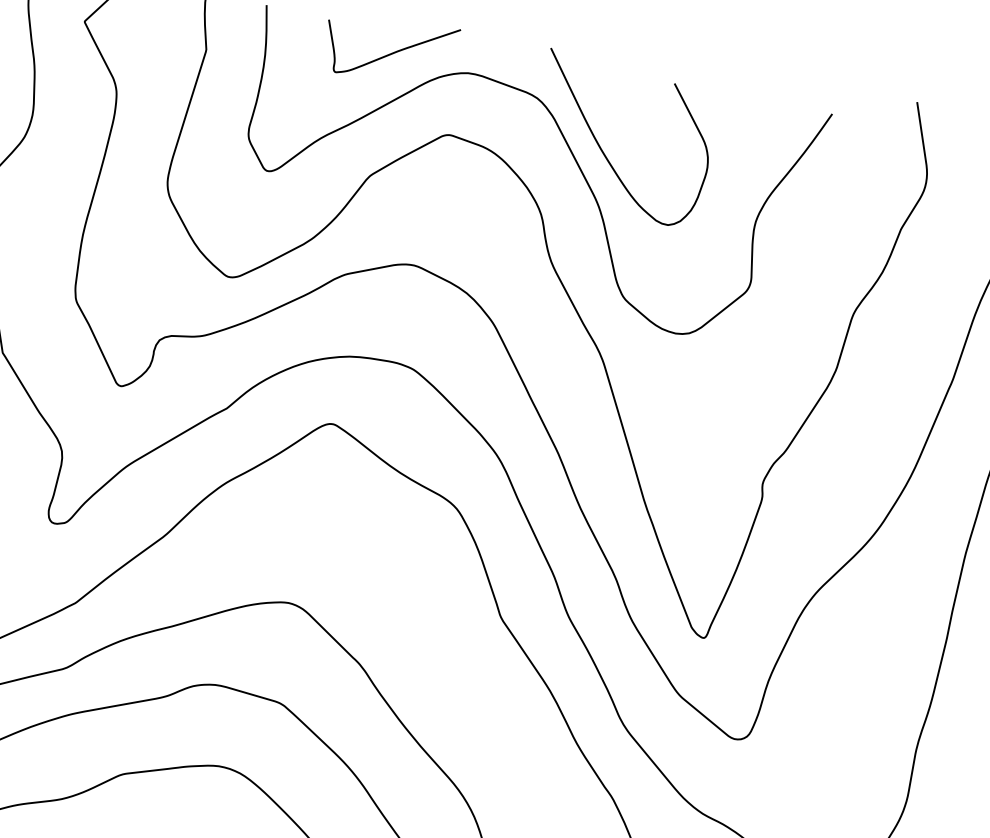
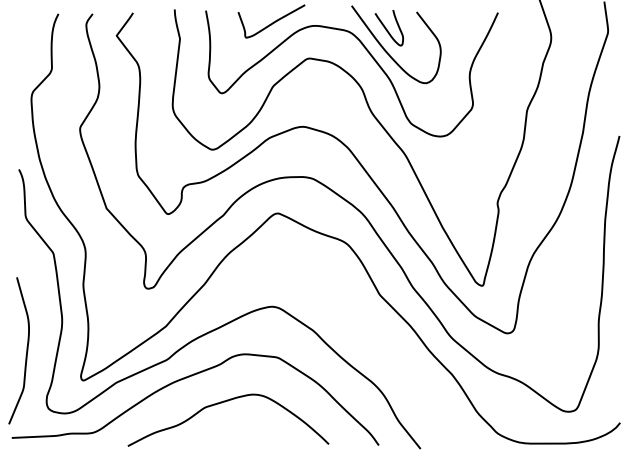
curve: (611, 106) -> (387, 29), added

